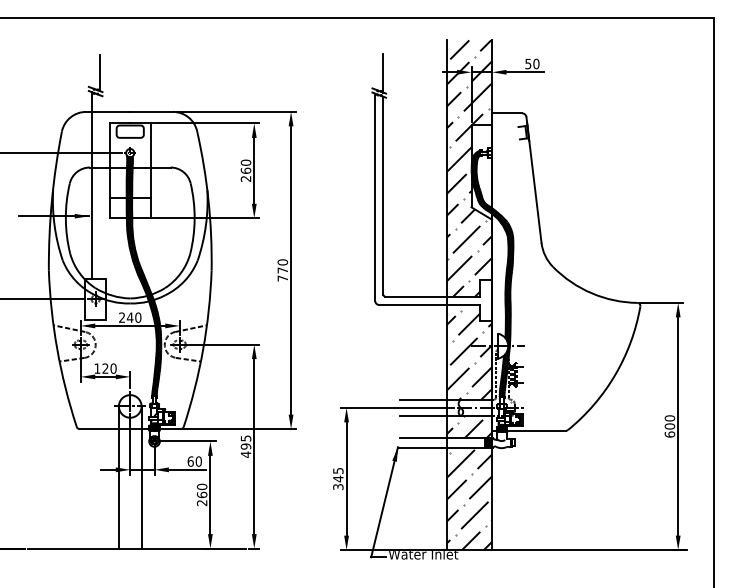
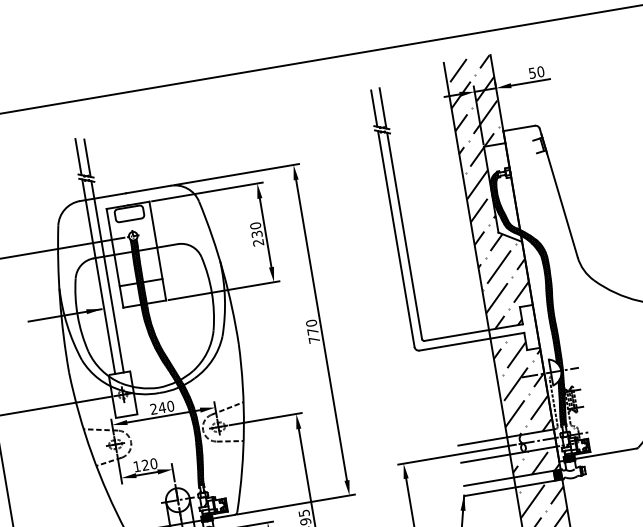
line: (91, 70) -> (78, 156), added
line: (375, 71) -> (374, 107), added
text: (245, 170) -> (256, 234), 260 -> 230
line: (99, 186) -> (107, 276), added

